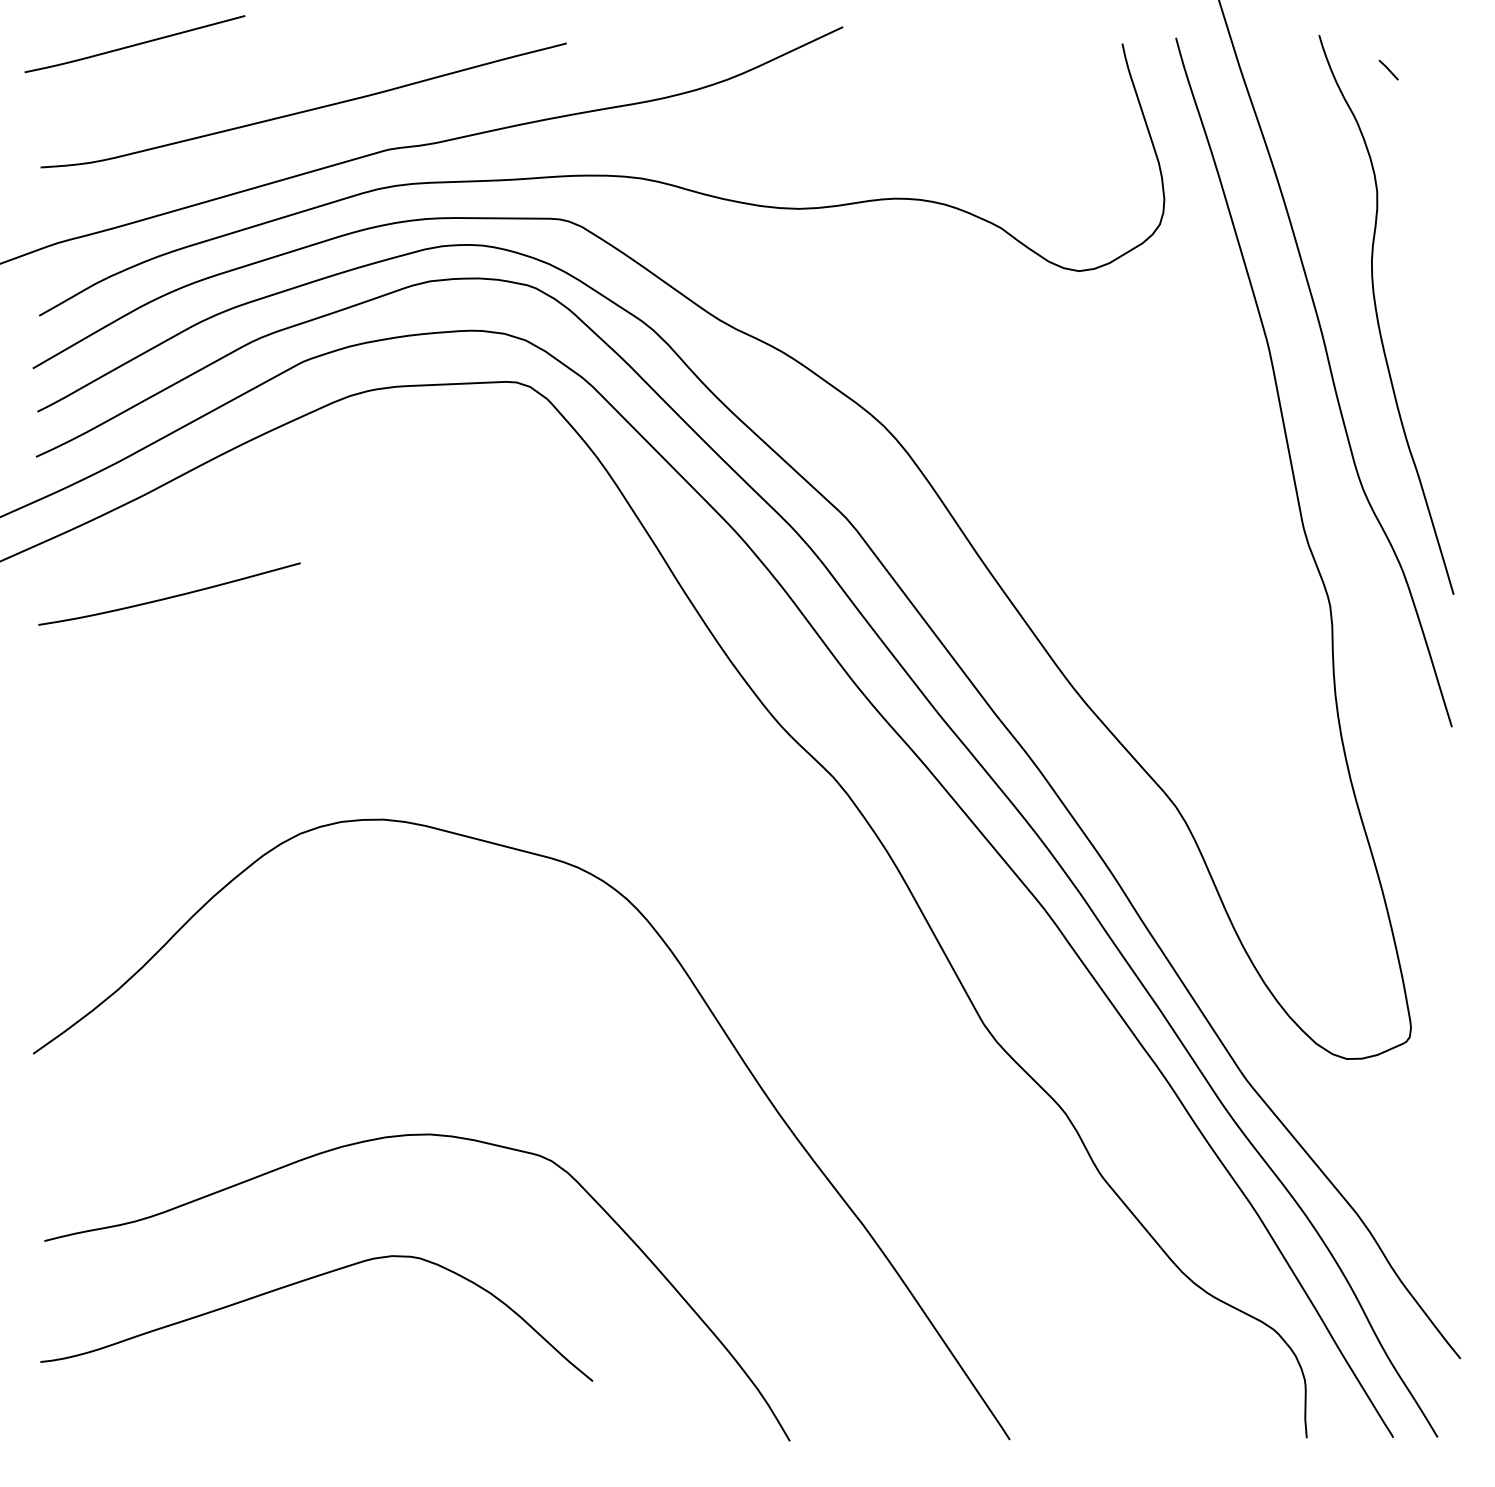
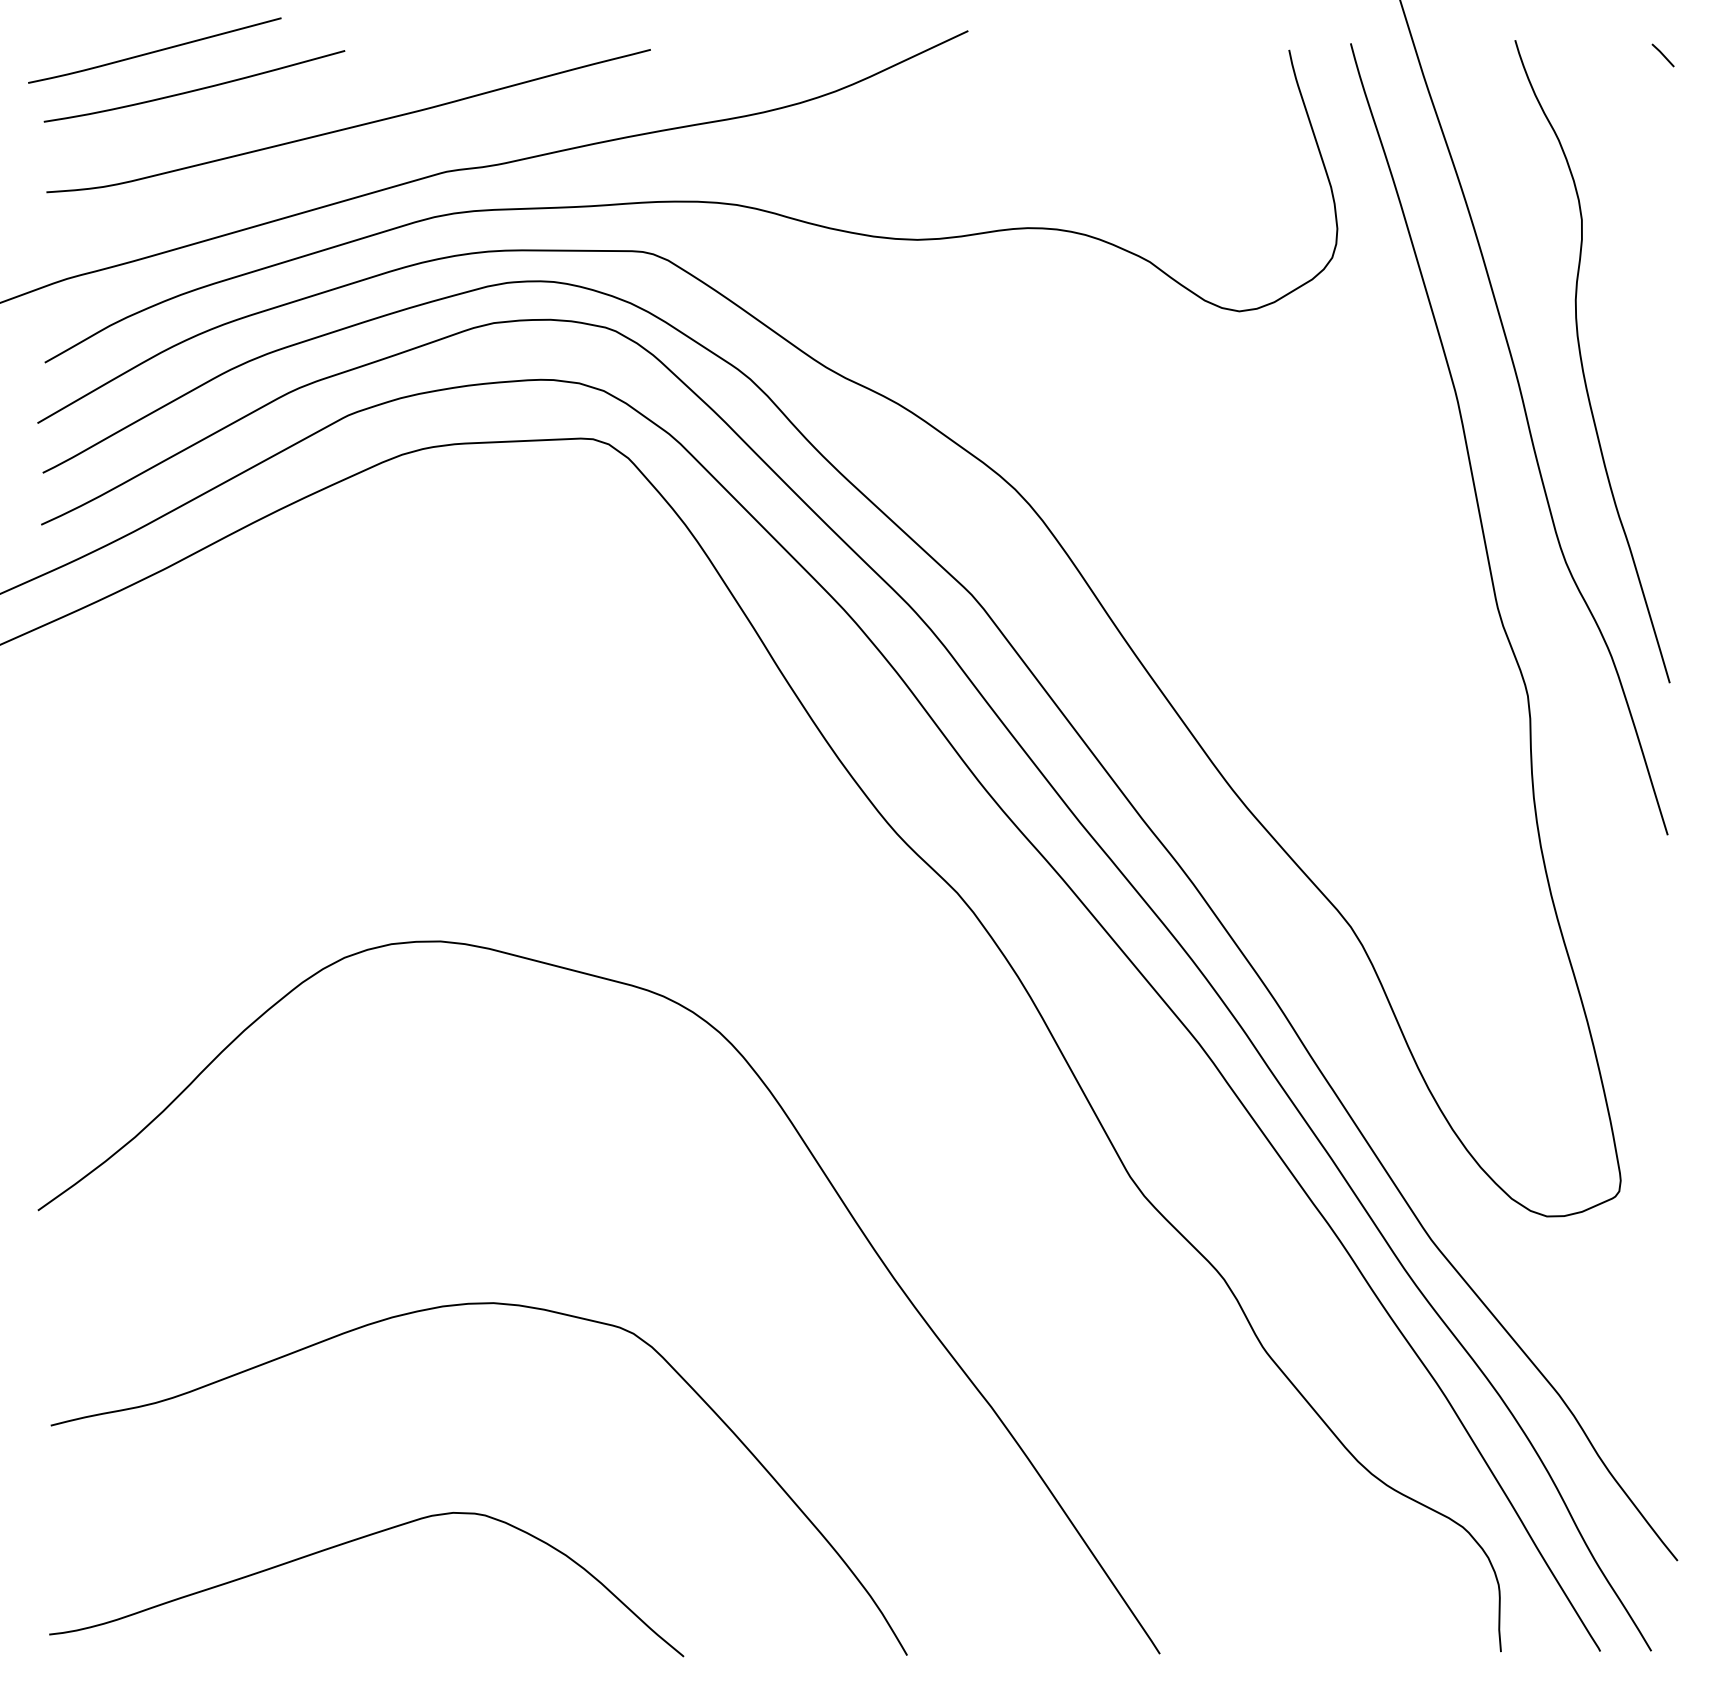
line: (1388, 70) -> (1662, 55), moved
curve: (169, 596) -> (194, 89), moved
curve: (305, 1281) -> (353, 1541), moved

